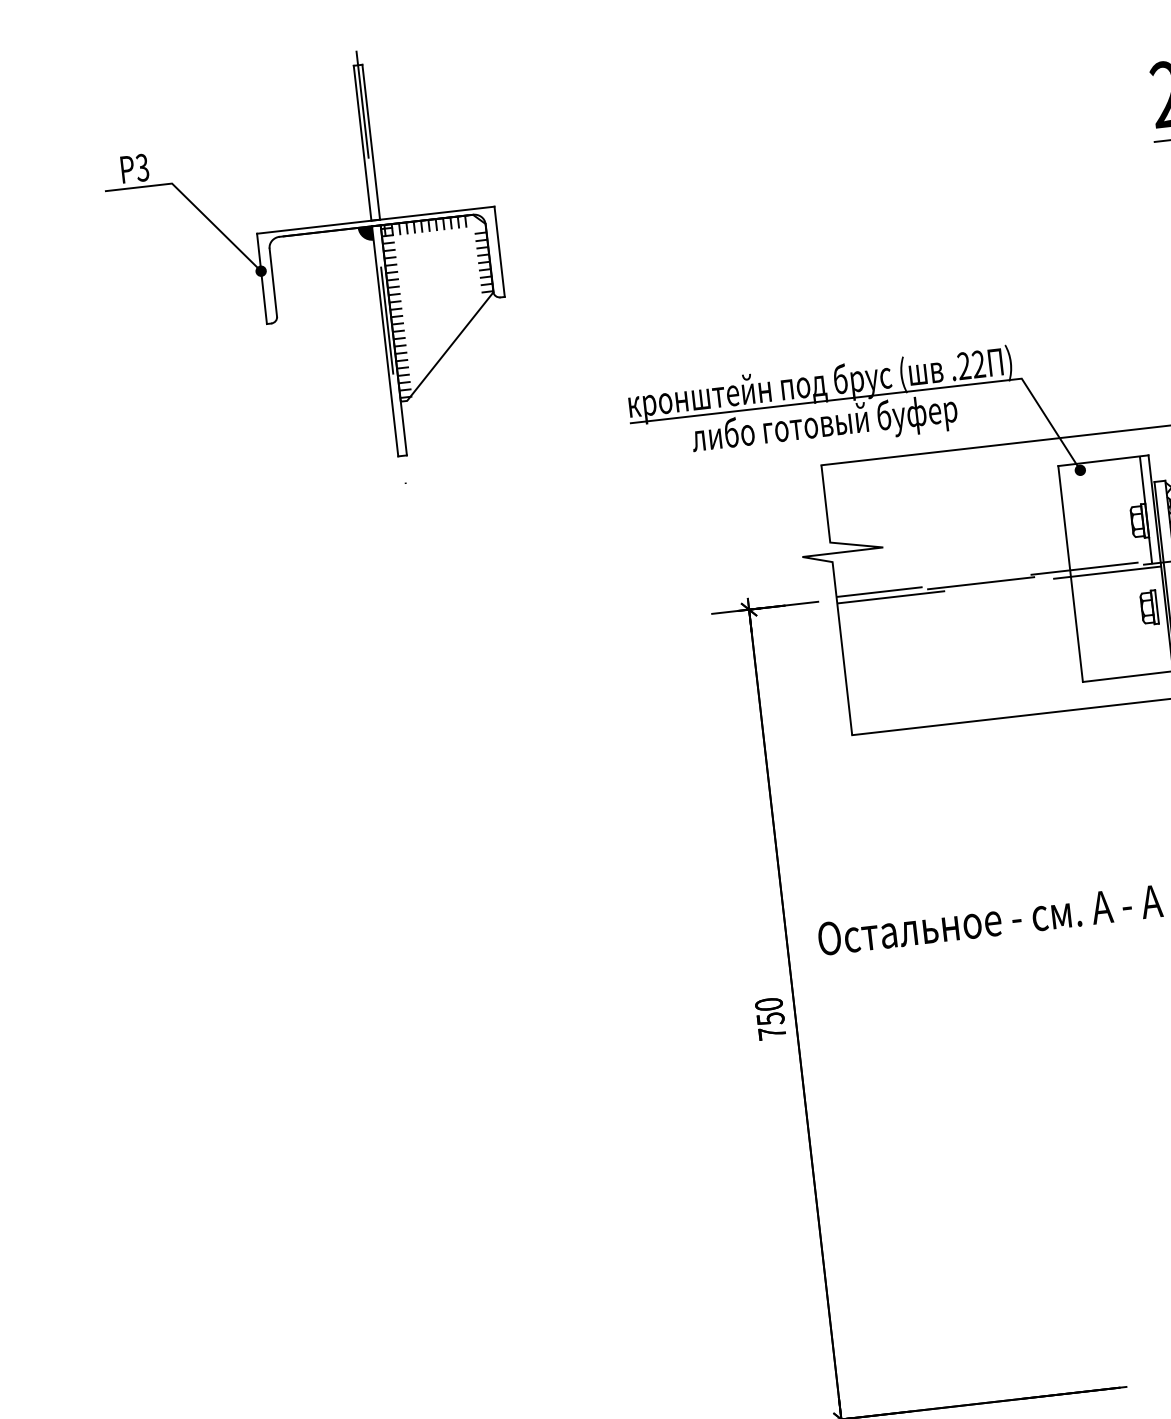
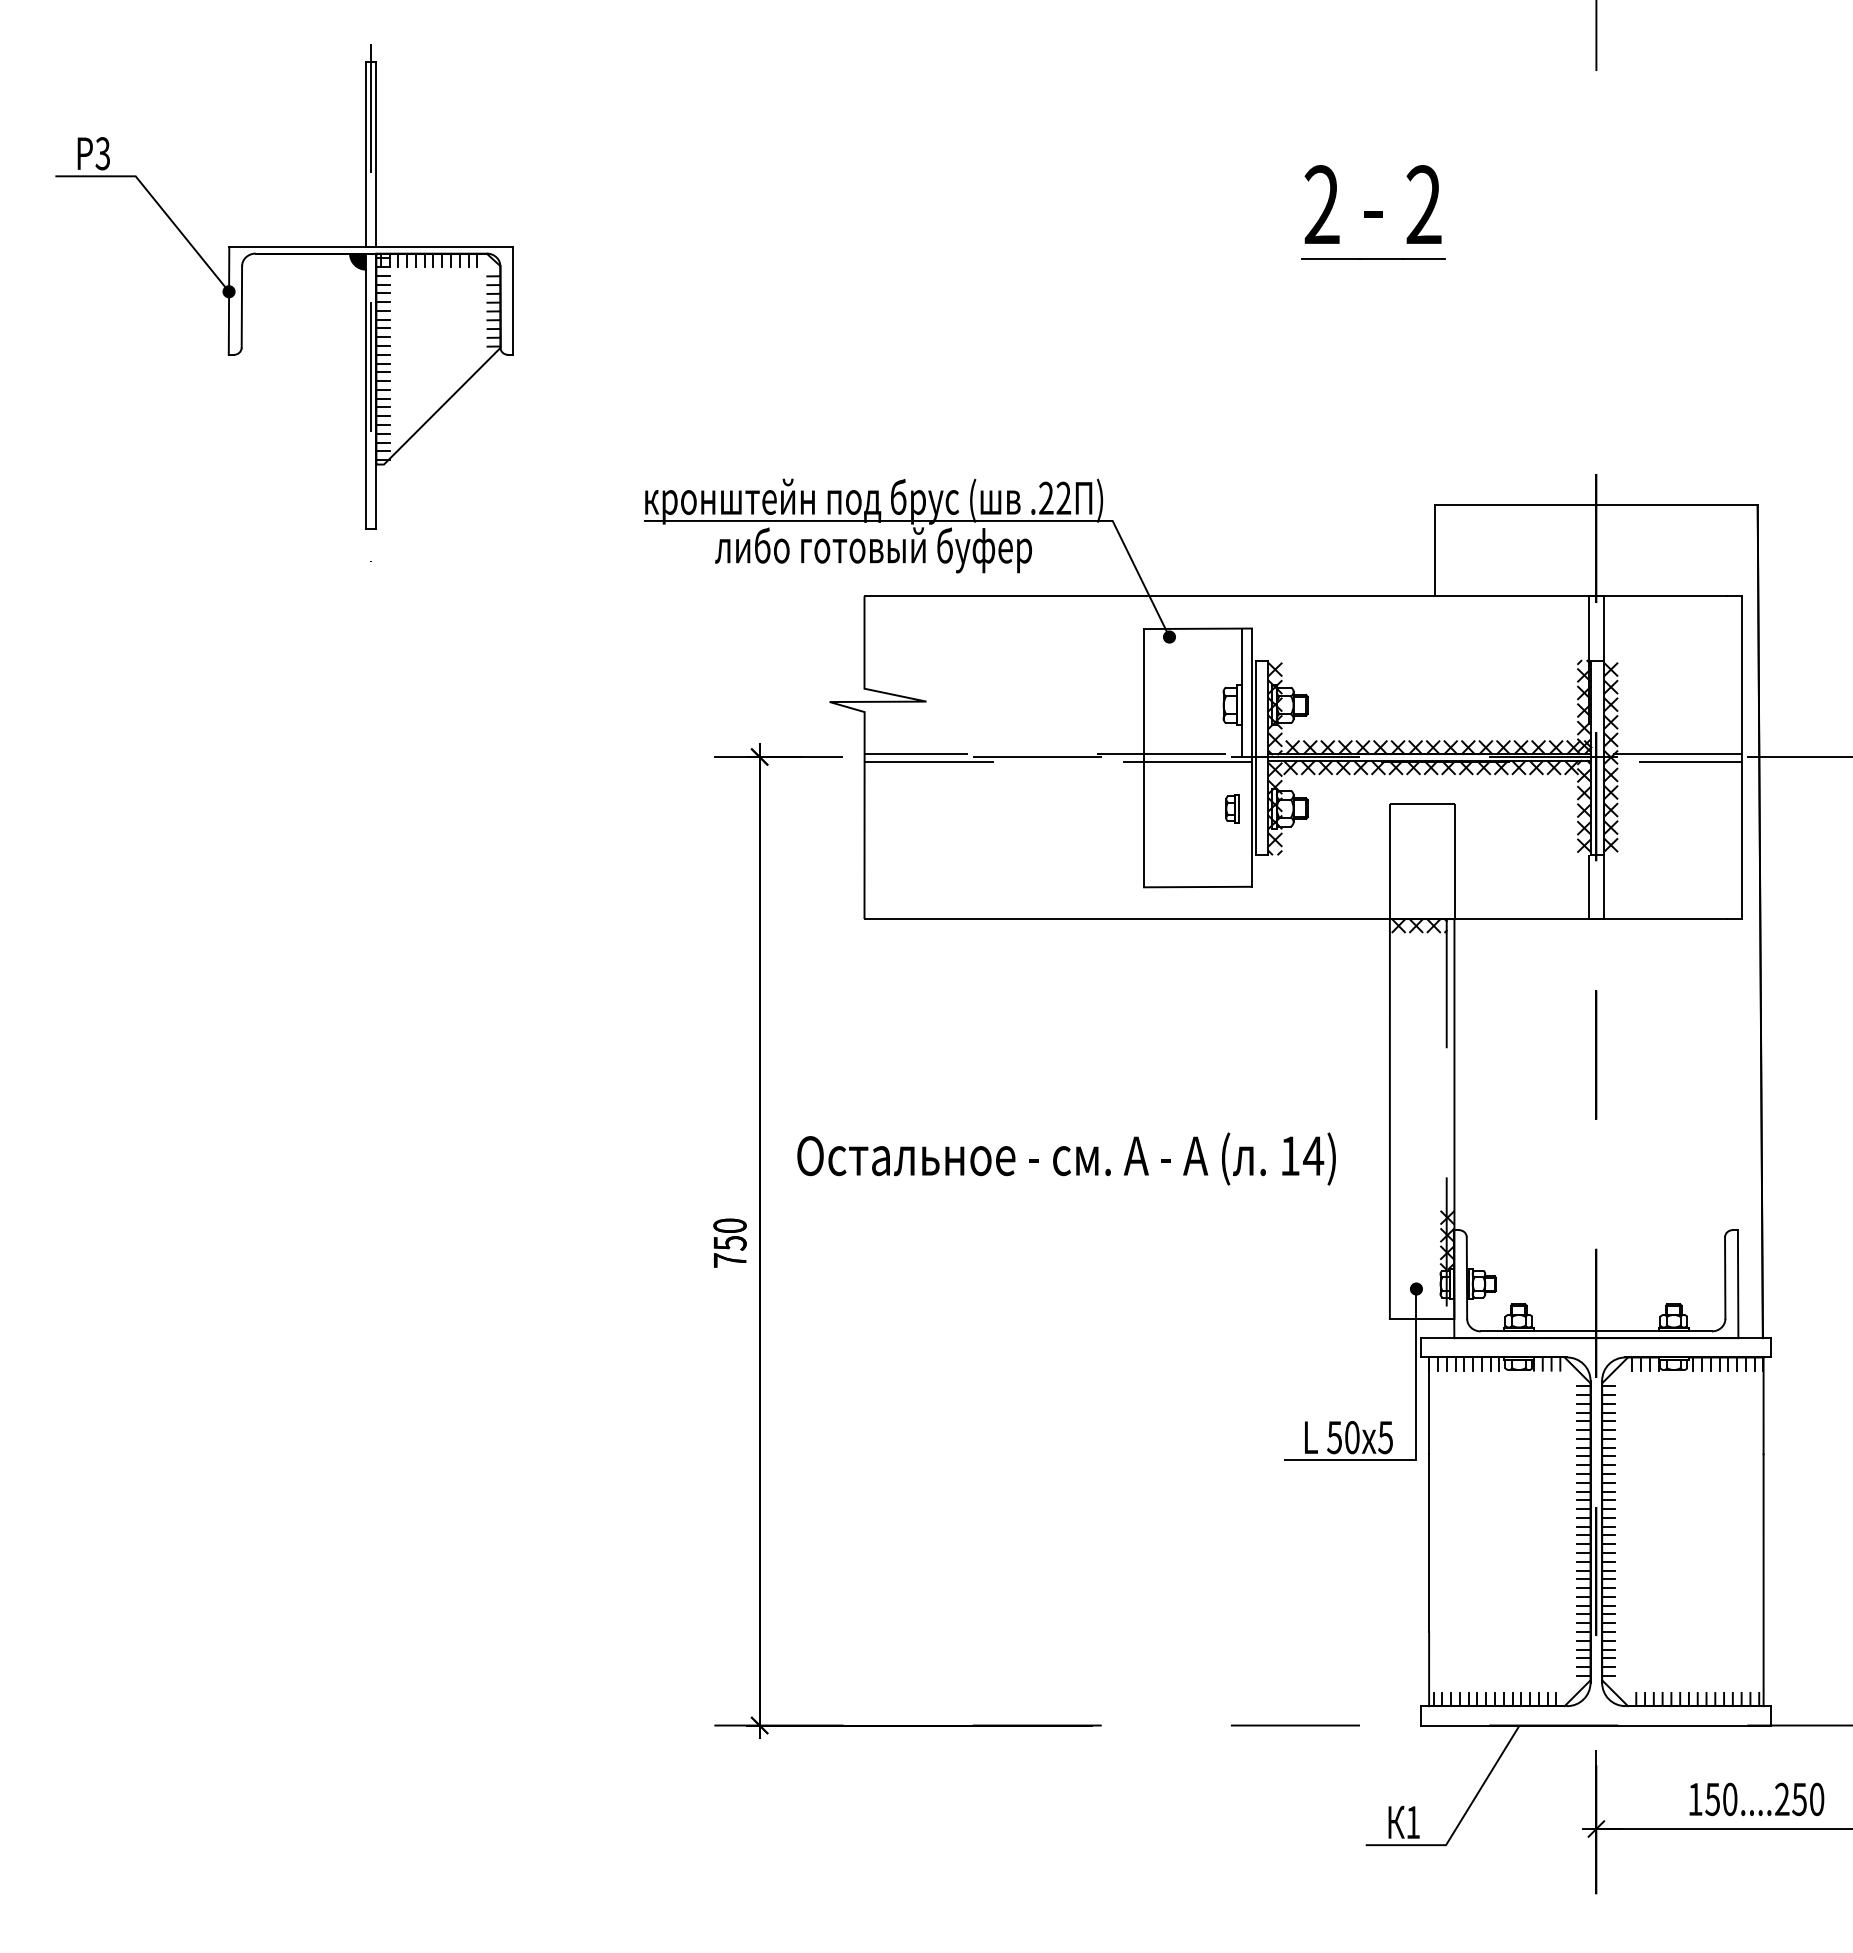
part: (1149, 607) -> (1232, 808), size x0.7

